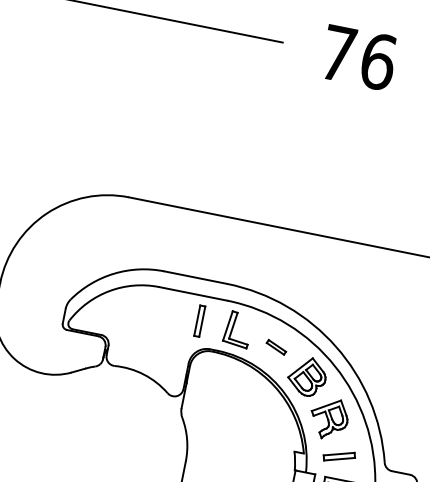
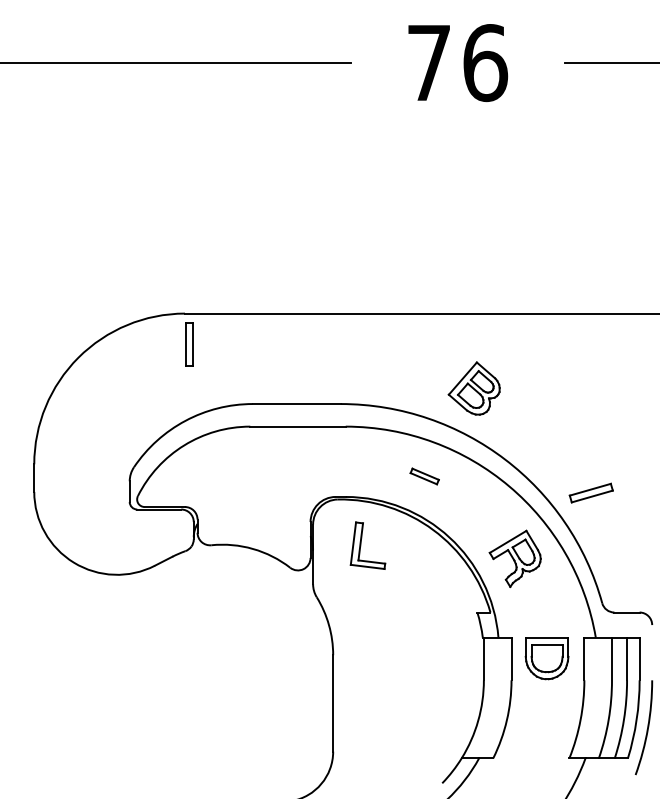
part: (200, 321) -> (189, 344), moved
part: (237, 329) -> (367, 545), moved
part: (306, 376) -> (473, 388), moved
part: (338, 456) -> (590, 492), moved

